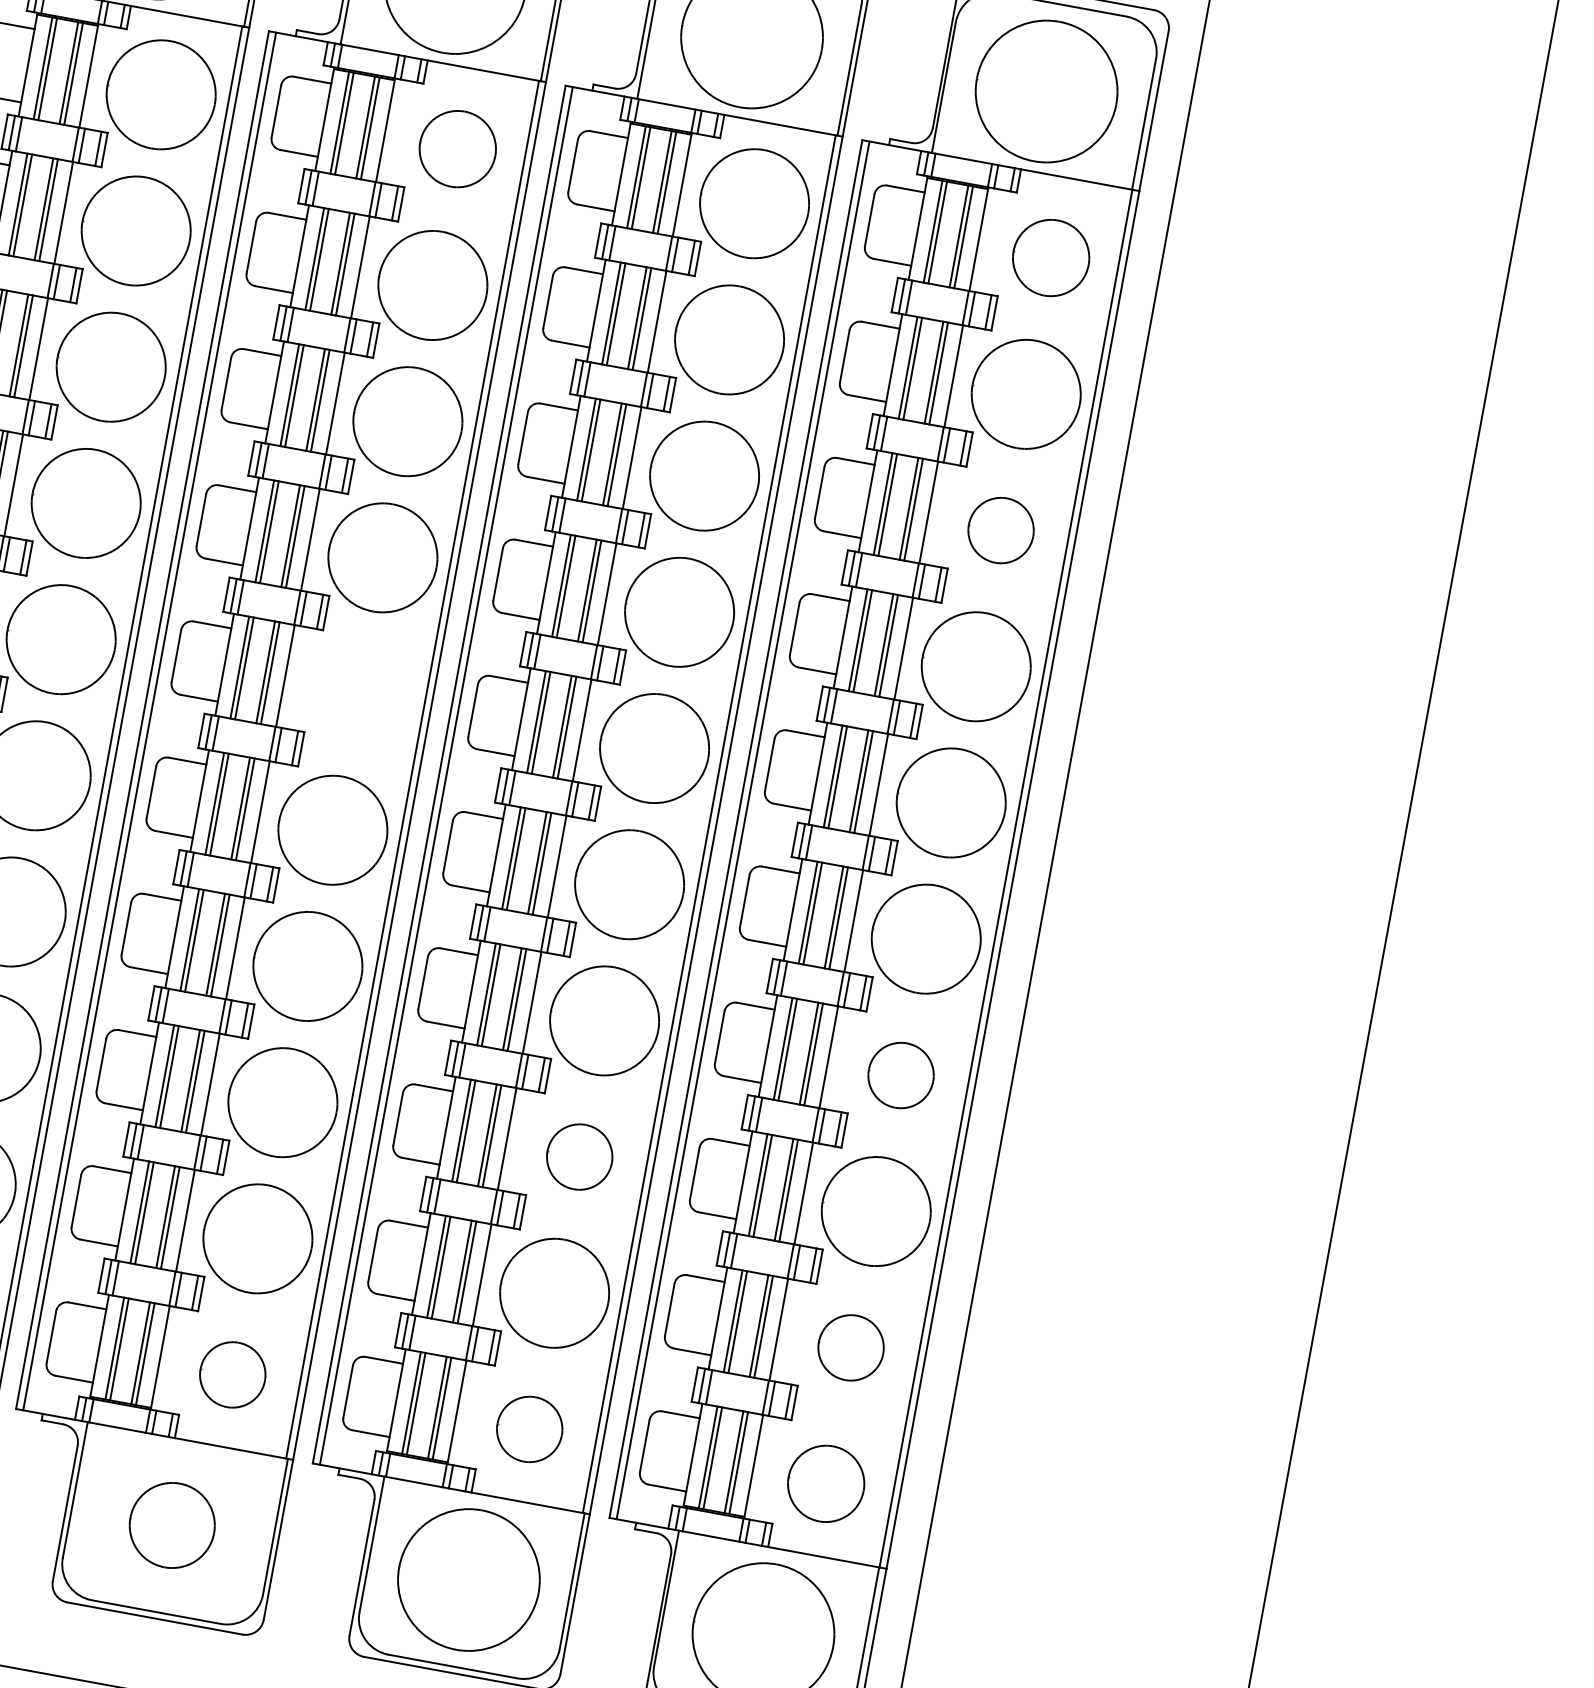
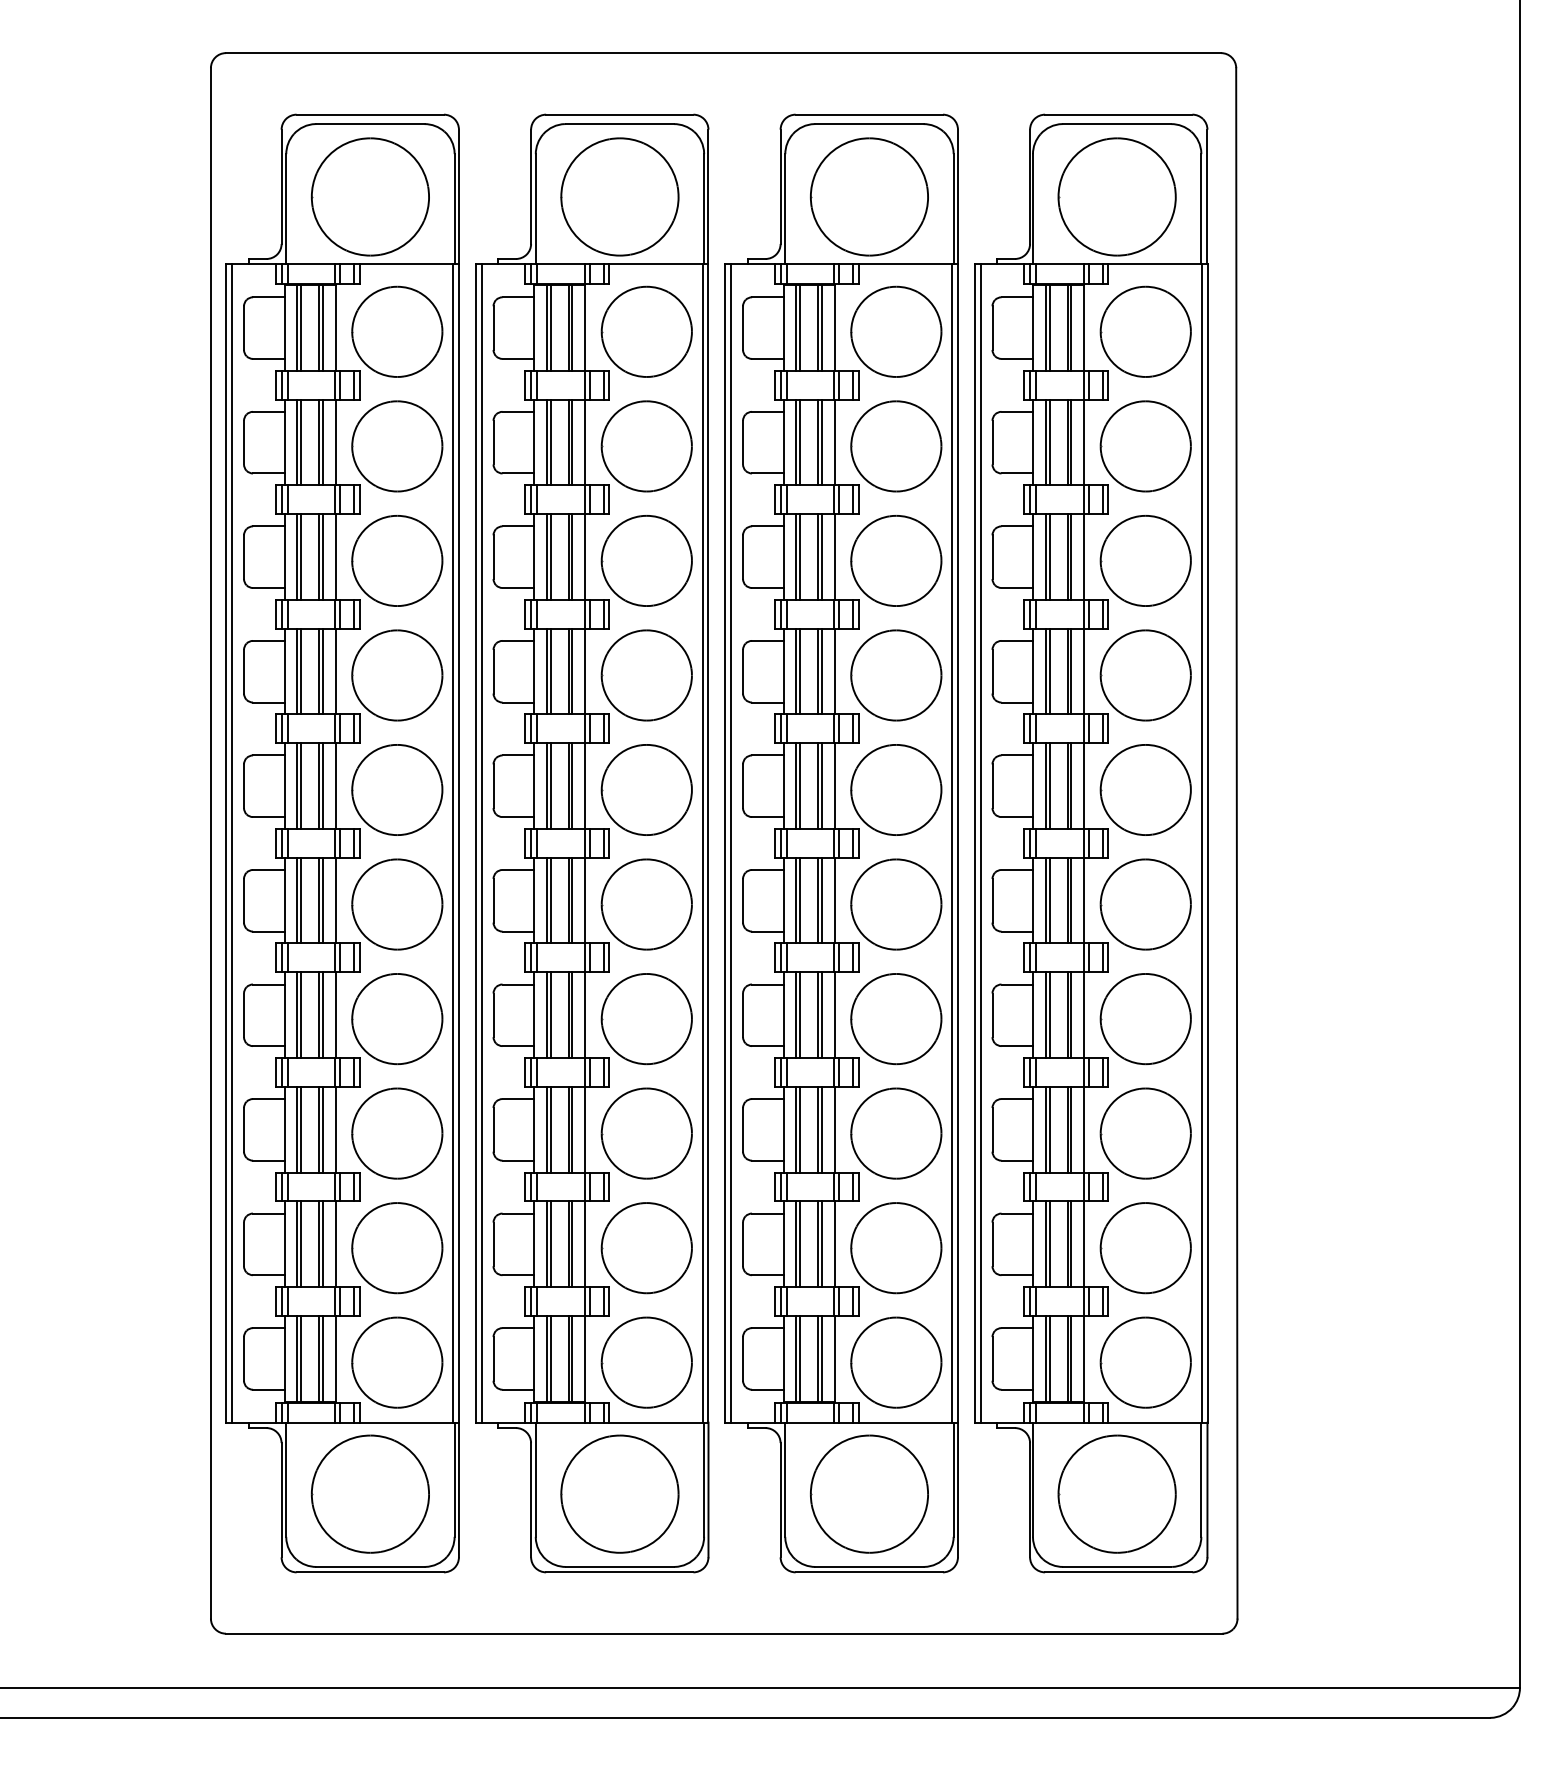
part: (457, 148) -> (646, 331), size x1.43
part: (1050, 257) -> (1145, 331), size x1.43
part: (1000, 529) -> (1145, 560), size x1.67
part: (357, 693) -> (646, 789), added
part: (900, 1075) -> (1145, 1019), size x1.67
part: (579, 1157) -> (896, 1133), size x1.67
part: (850, 1348) -> (1145, 1248), size x1.67
part: (232, 1374) -> (646, 1362), size x1.67
part: (529, 1429) -> (896, 1362), size x1.67
part: (825, 1483) -> (1145, 1362), size x1.43
part: (171, 1524) -> (619, 1493), size x1.67

